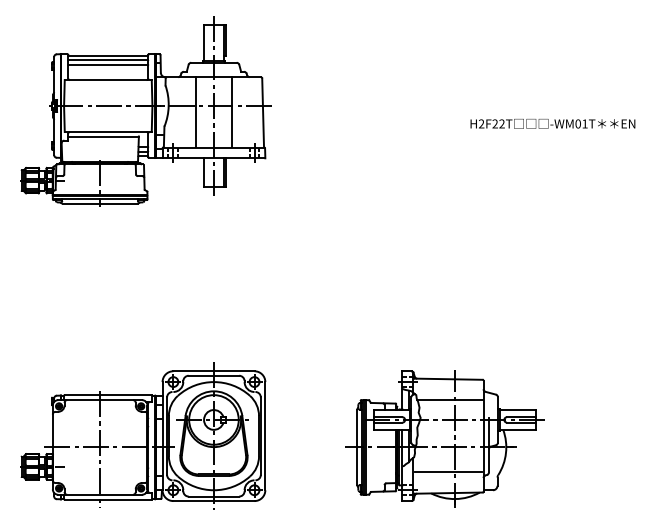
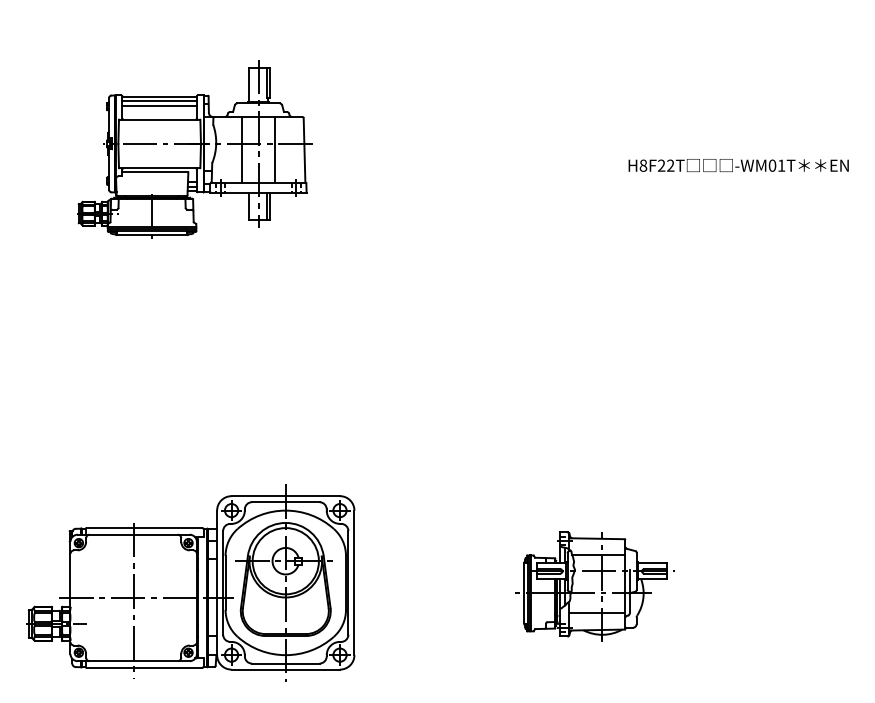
part: (145, 111) -> (194, 149), size x0.7
text: (481, 123) -> (643, 165), H2F22T -> H8F22T
part: (444, 438) -> (593, 586), size x0.6

